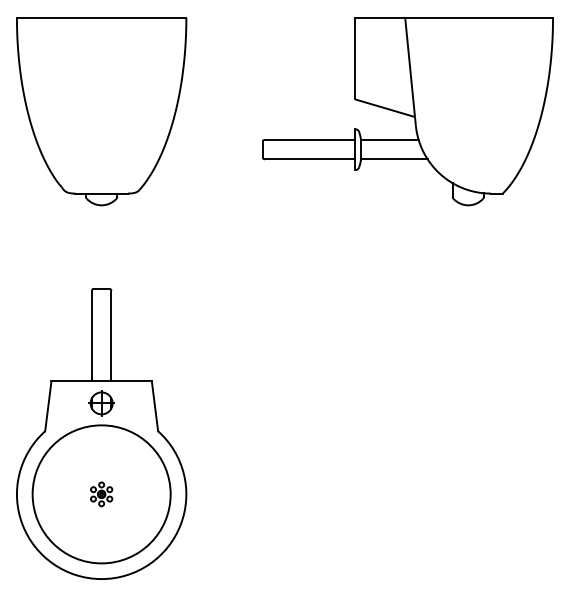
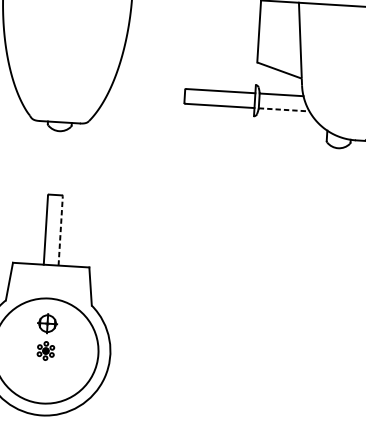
line: (394, 159) -> (284, 109), solid -> dashed
line: (111, 335) -> (60, 230), solid -> dashed
part: (101, 403) -> (47, 323), moved

